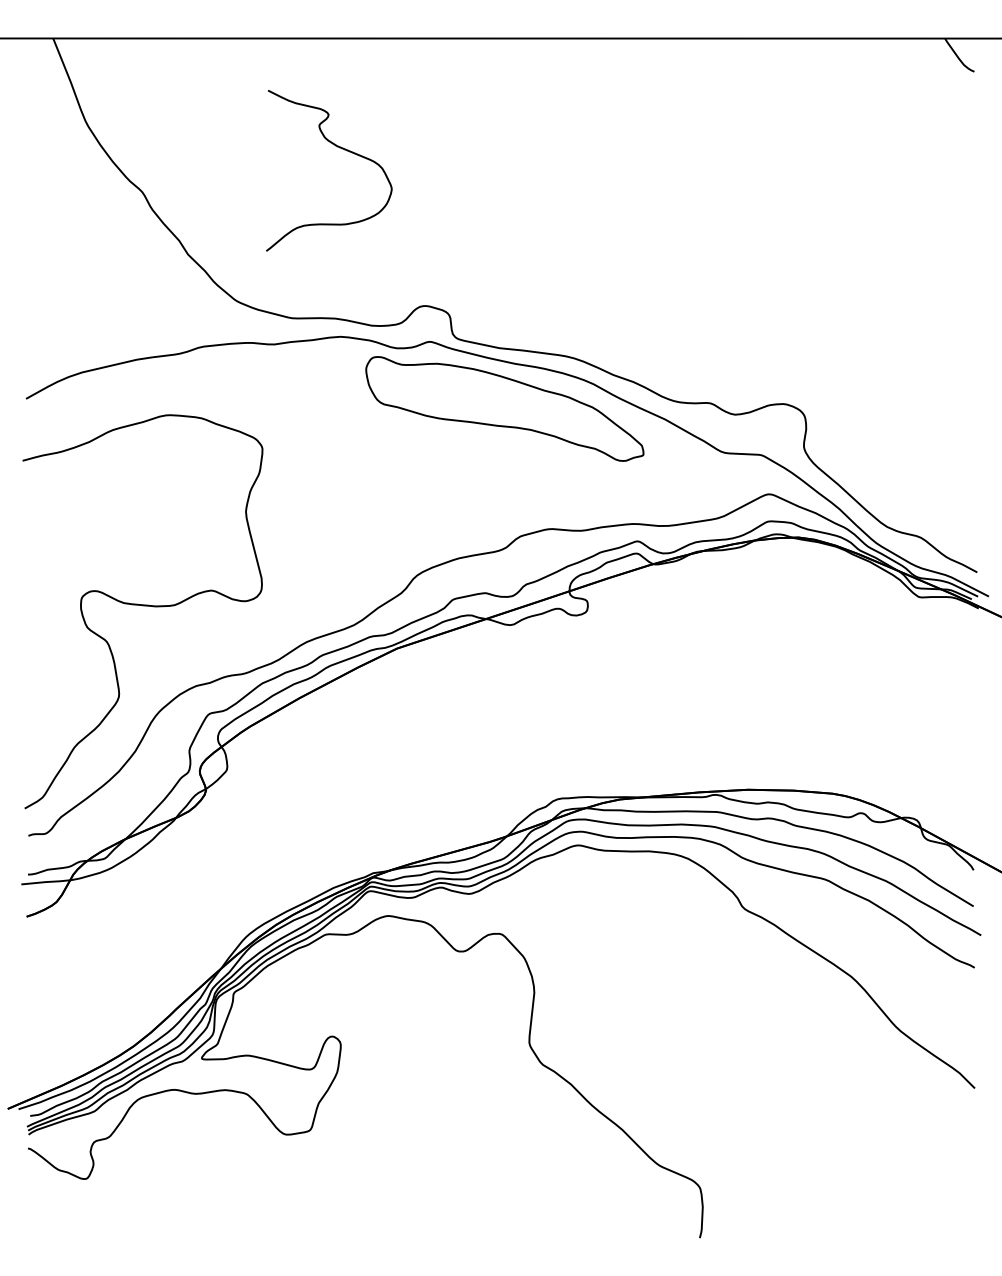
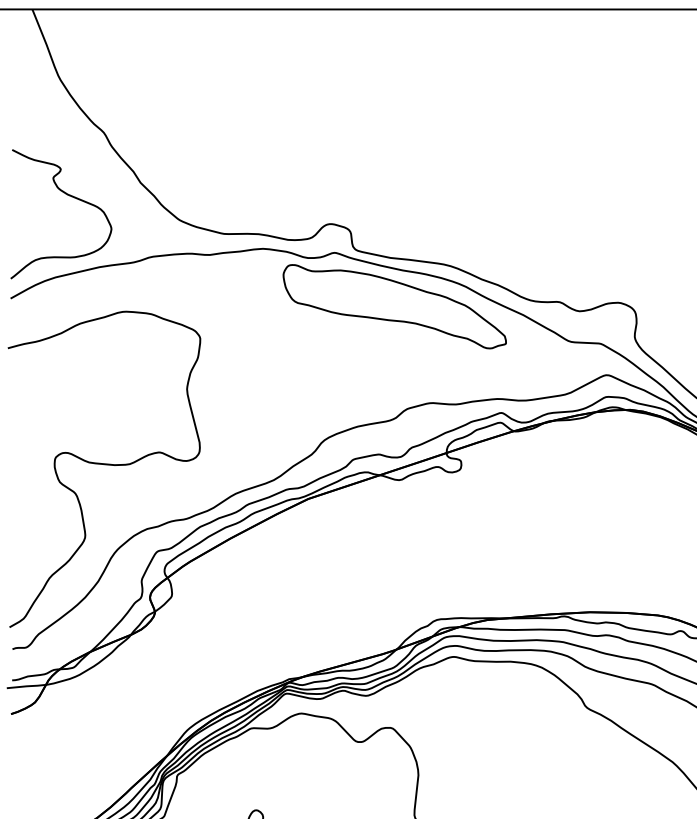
curve: (339, 148) -> (69, 196), moved

